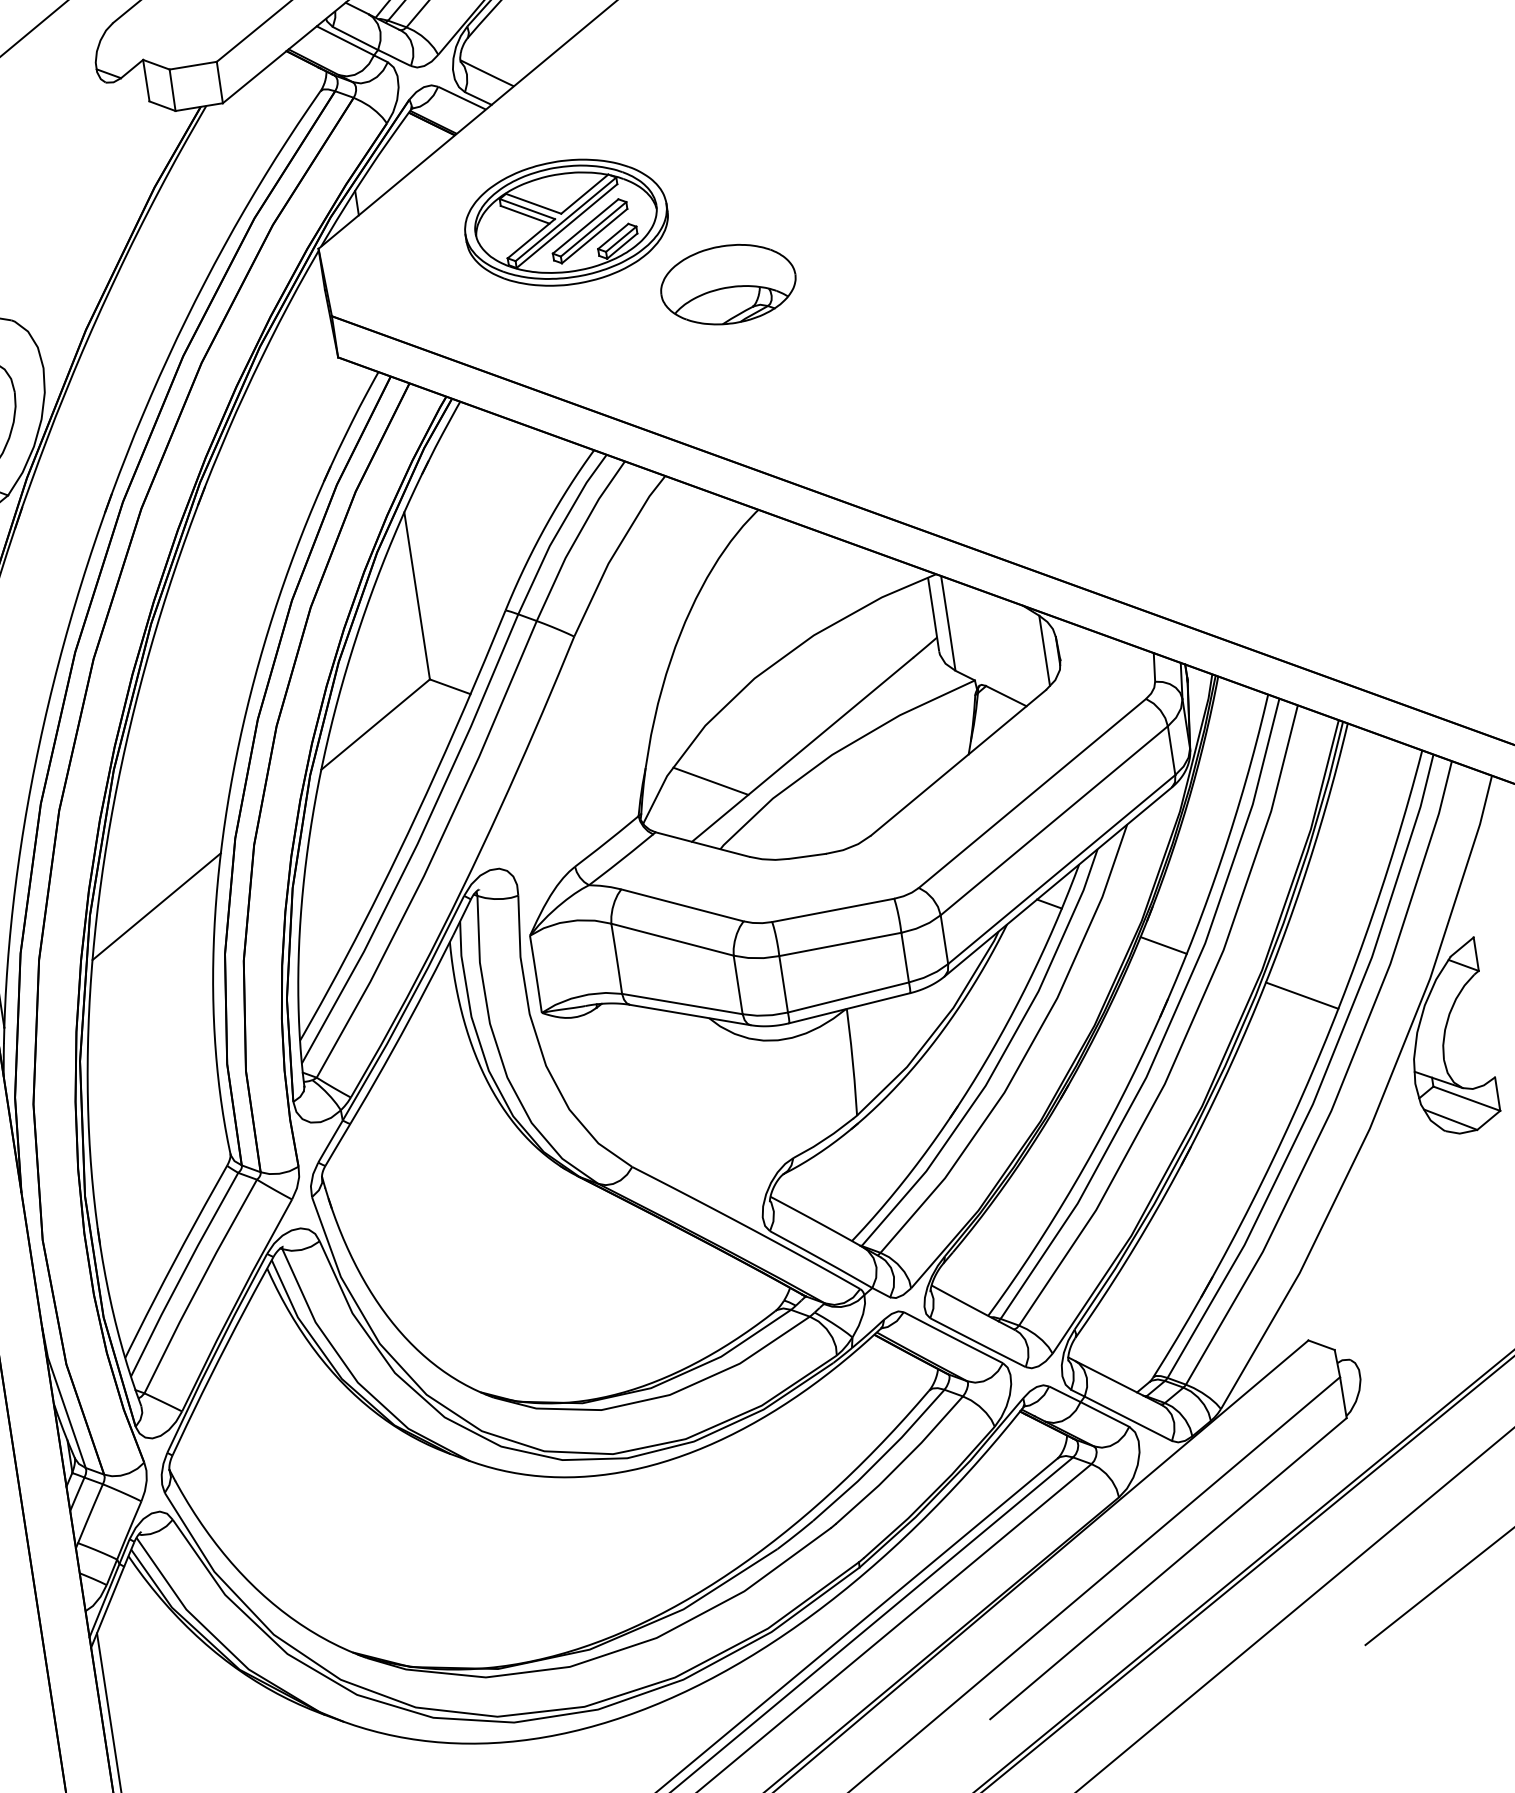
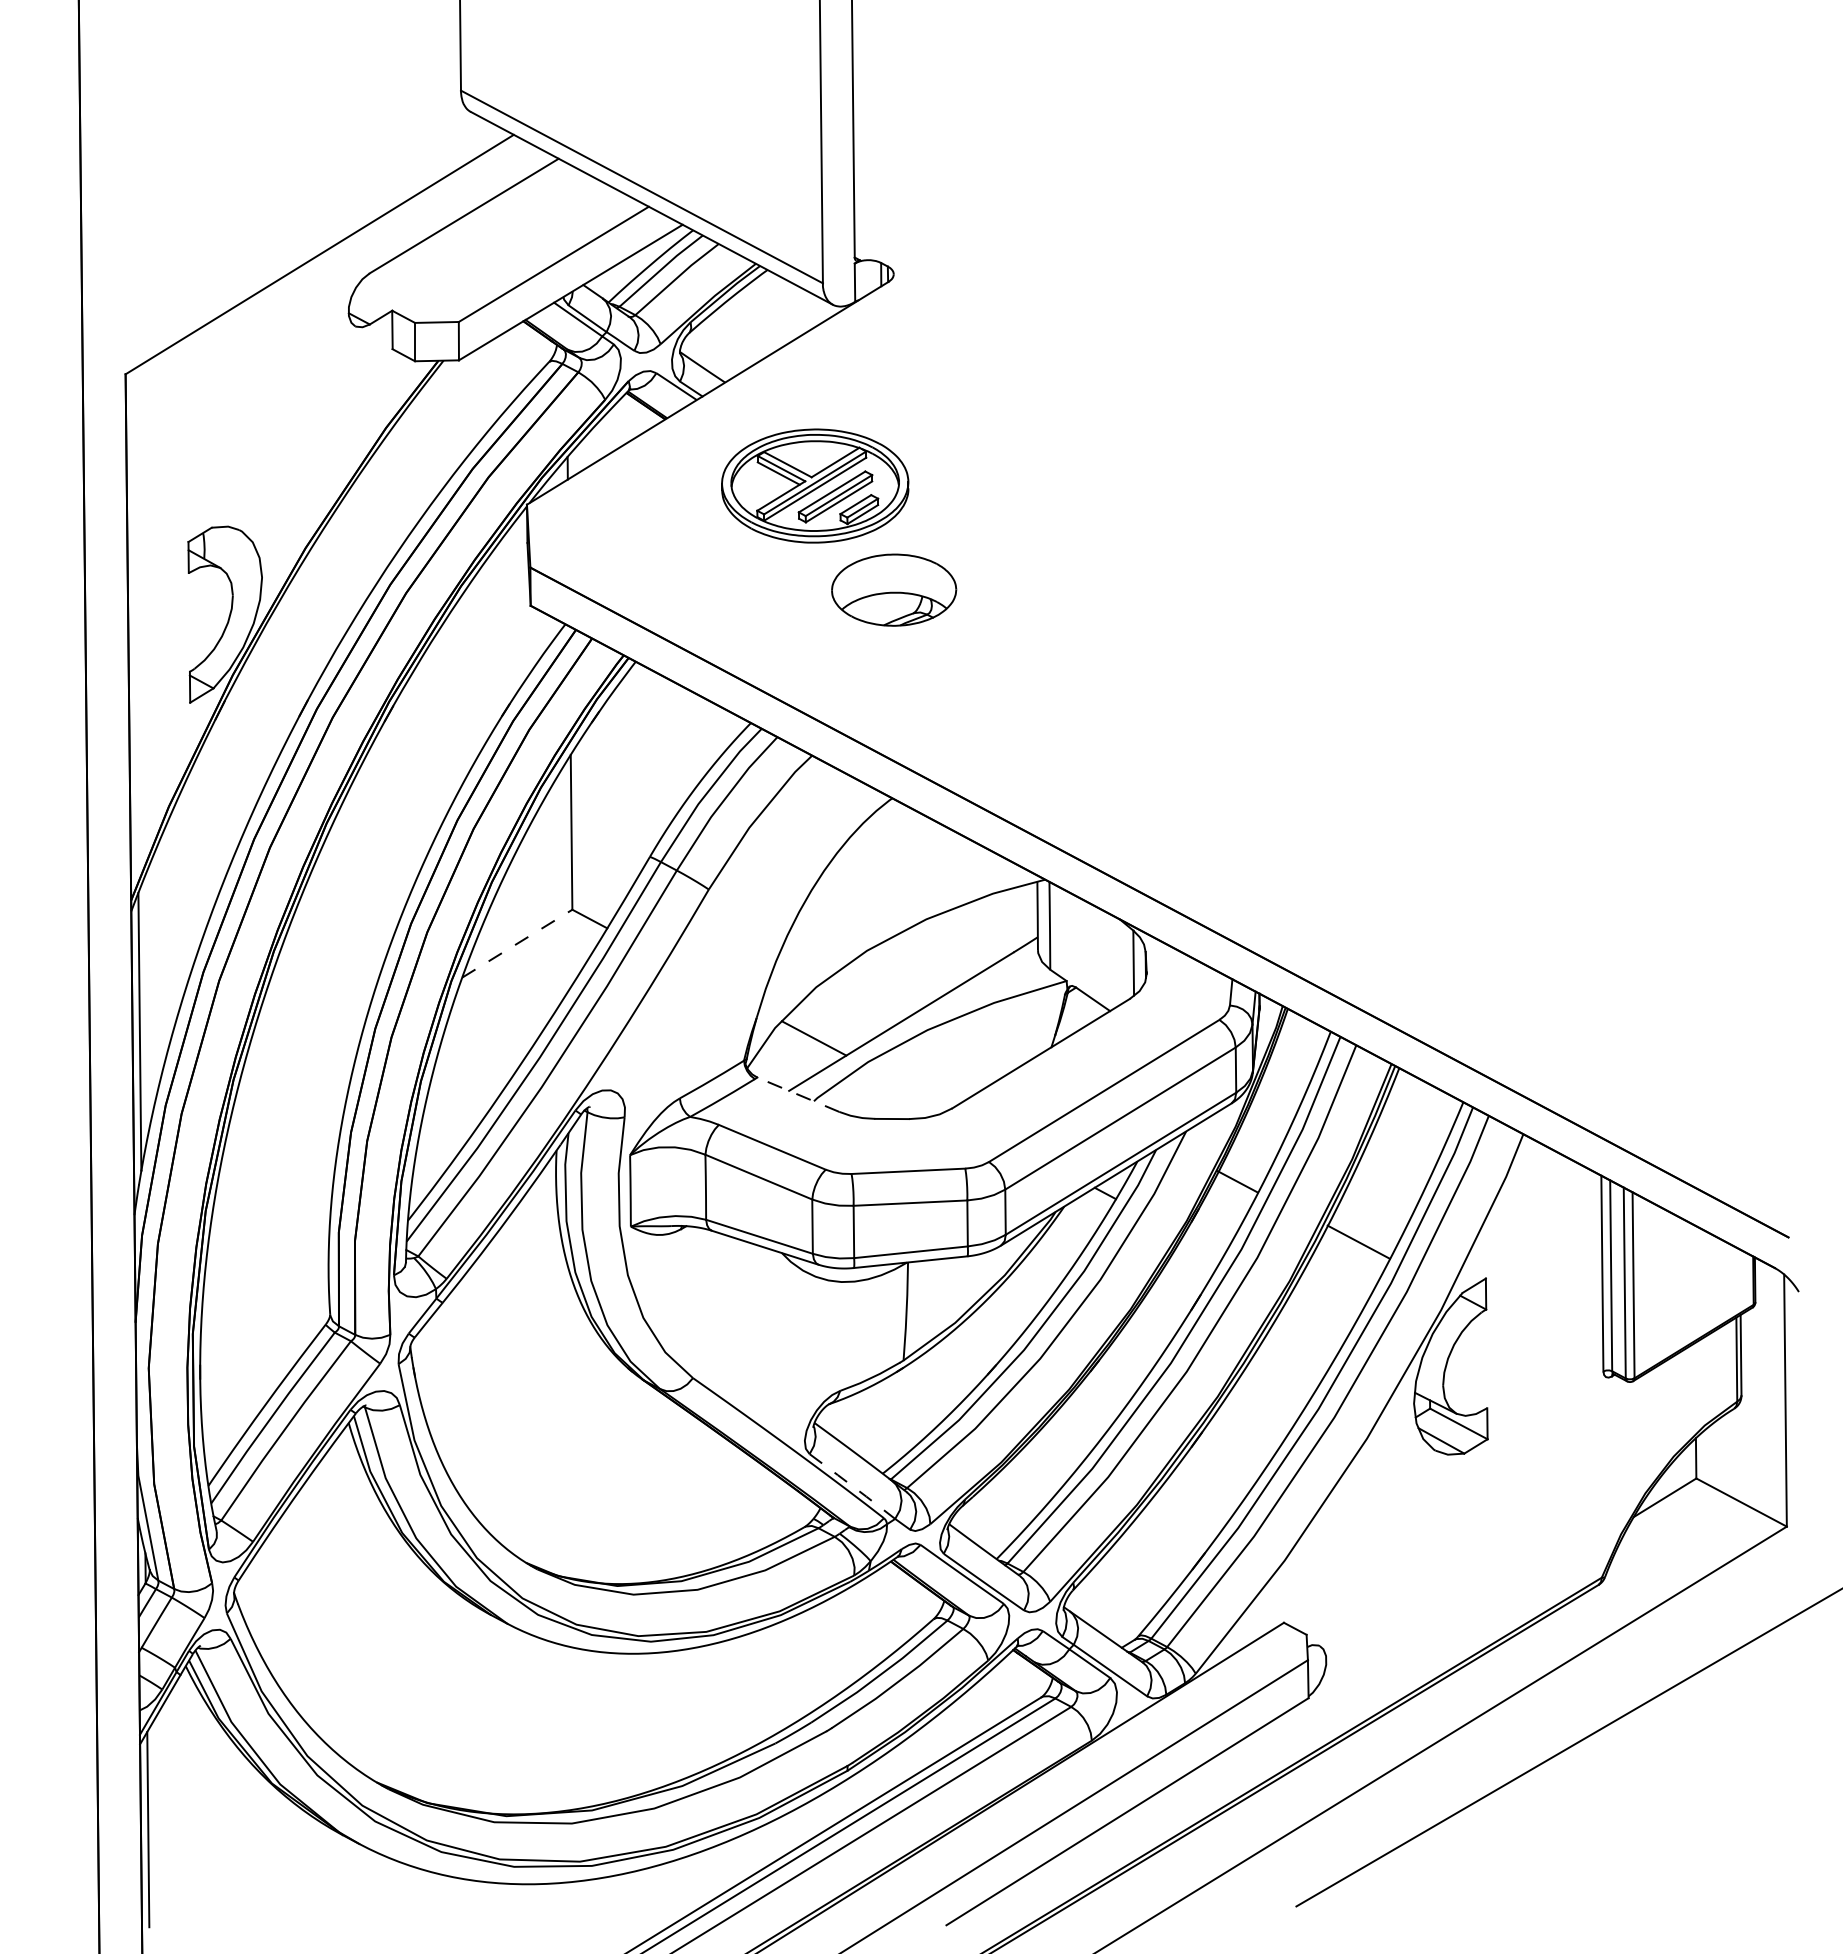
part: (566, 222) -> (815, 485), moved
line: (375, 724) -> (517, 943), solid -> dashed
line: (701, 844) -> (797, 1094), solid -> dashed
line: (156, 906) -> (295, 1080), removed
line: (1163, 945) -> (1237, 1181), moved
line: (1301, 994) -> (1358, 1241), moved
line: (821, 1259) -> (852, 1486), solid -> dashed

